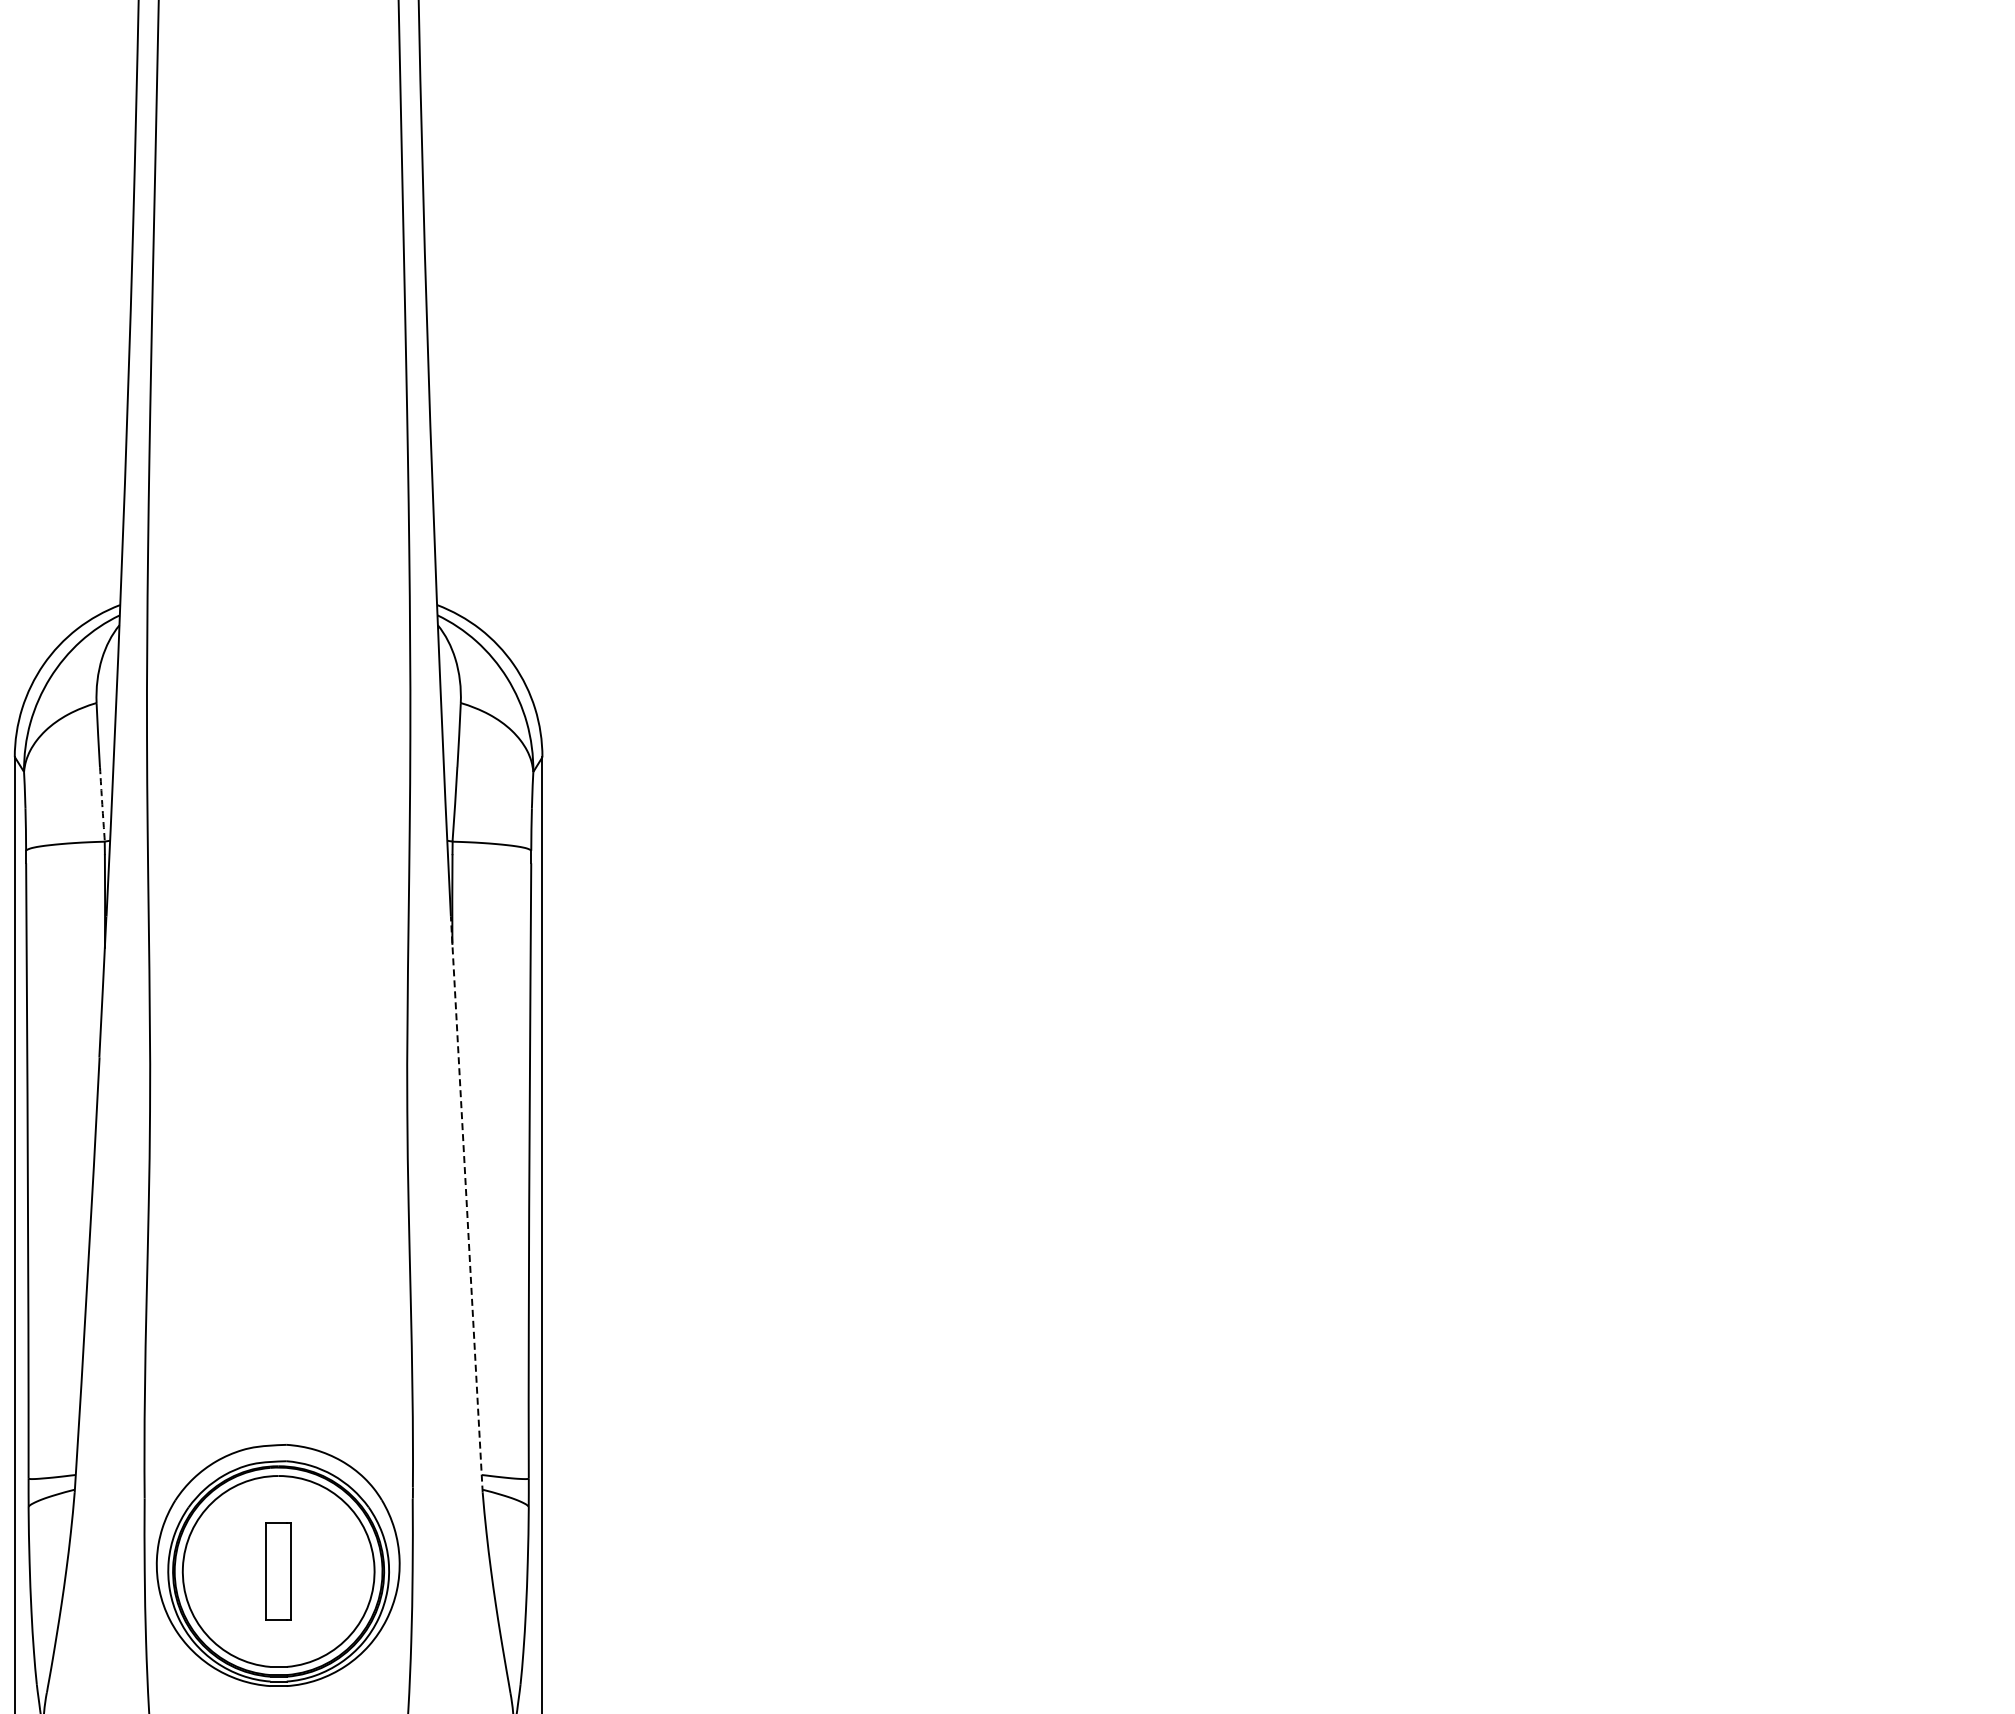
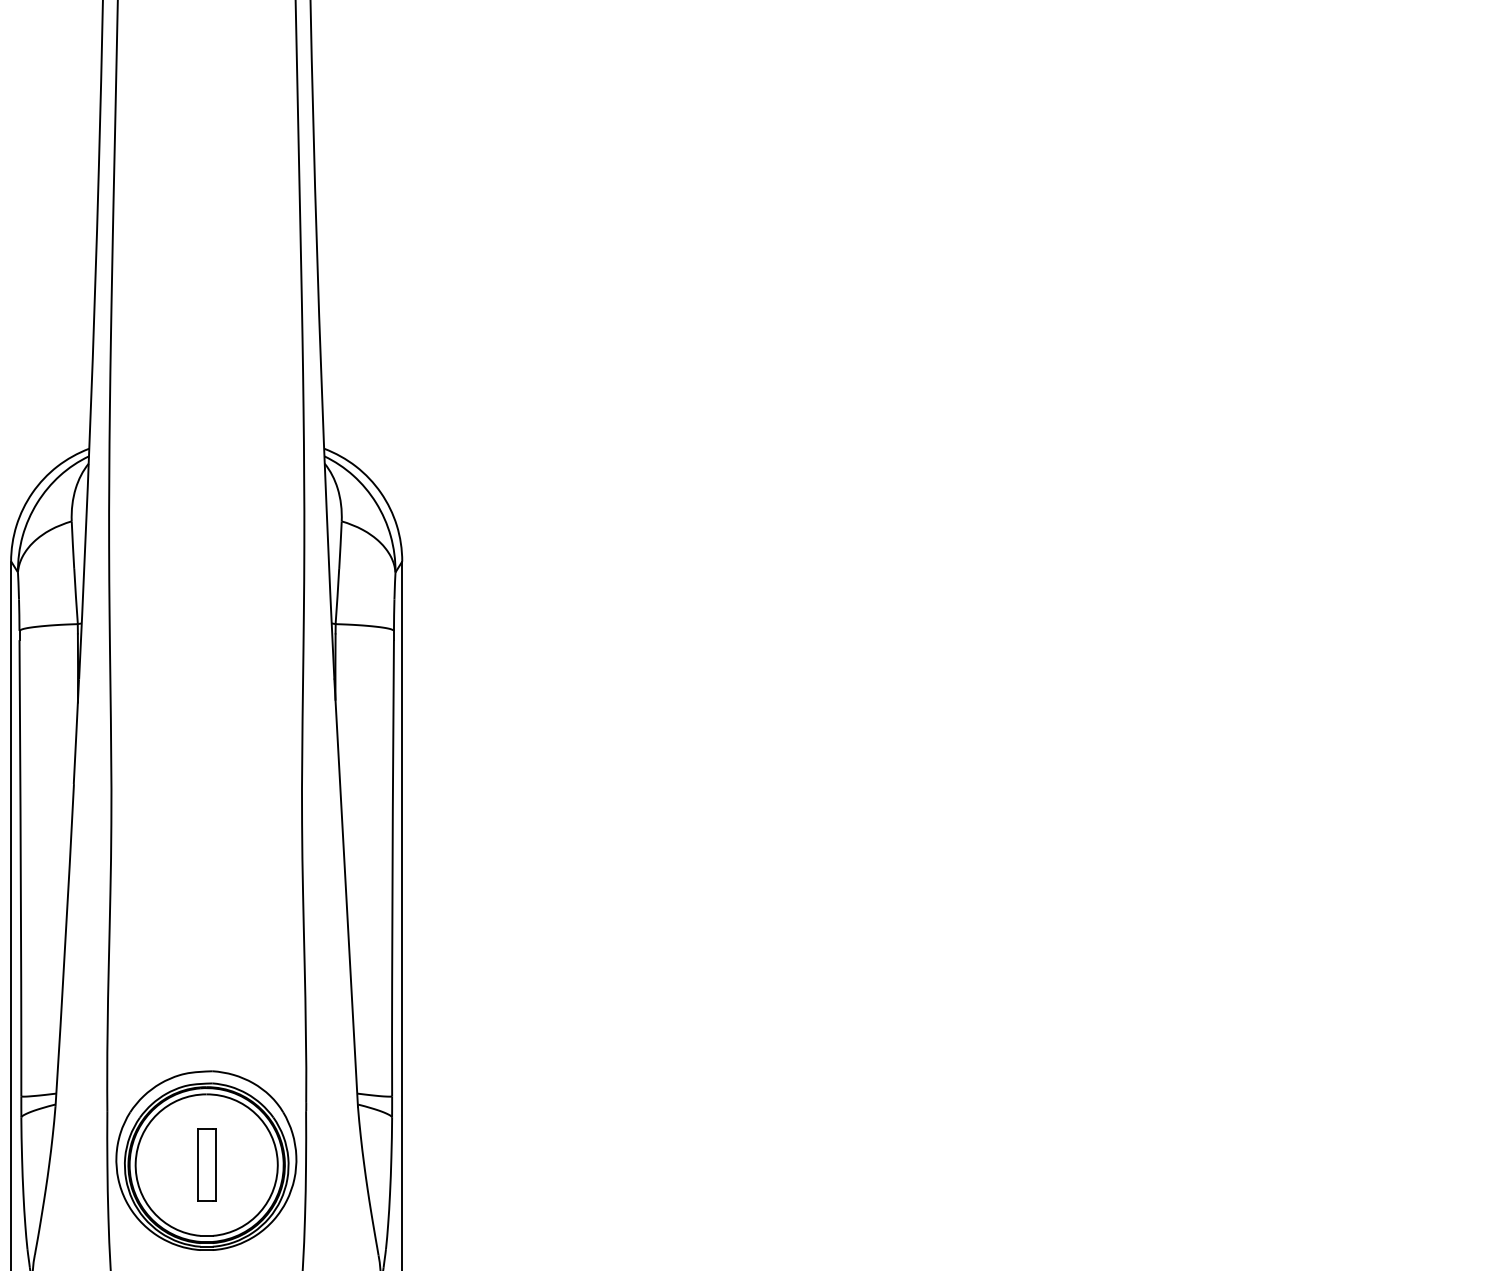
arc: (102, 804) -> (76, 596), dashed -> solid
line: (466, 1204) -> (345, 893), dashed -> solid

